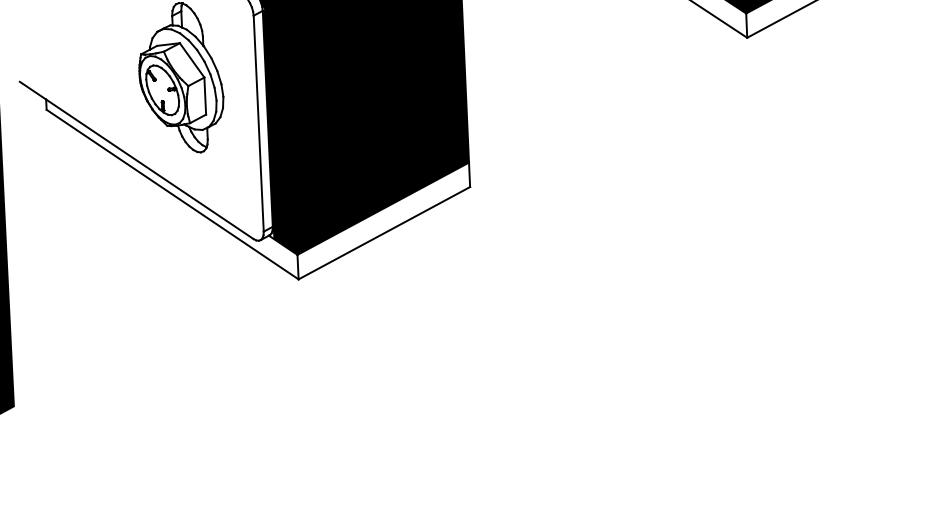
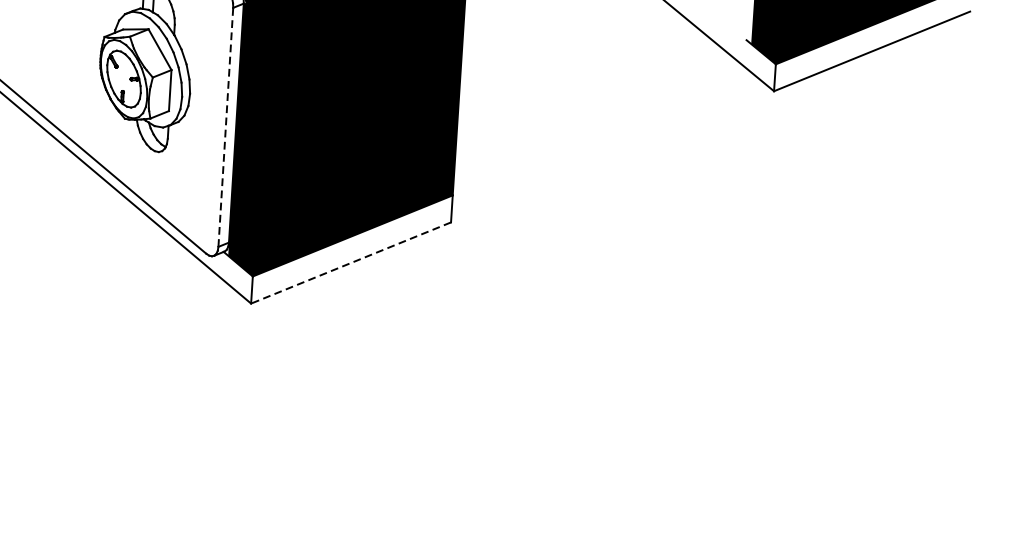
line: (258, 123) -> (225, 127), solid -> dashed
line: (383, 233) -> (350, 263), solid -> dashed

